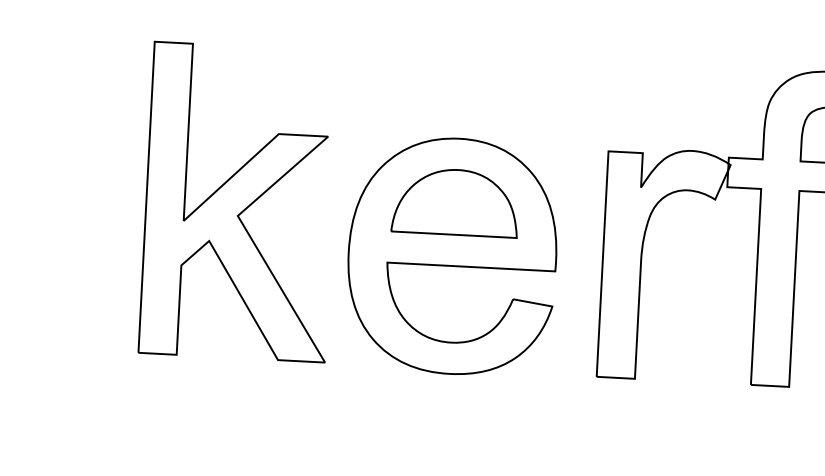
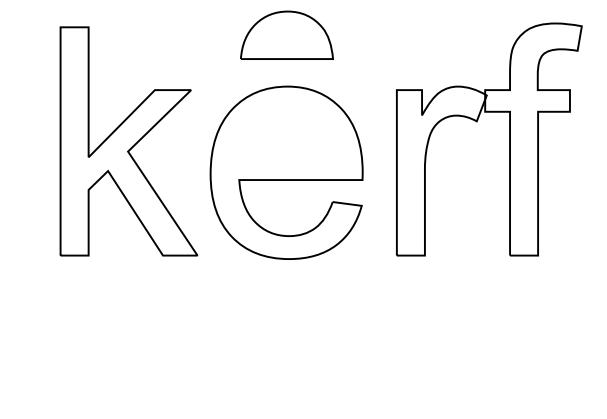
part: (455, 201) -> (286, 34), moved

